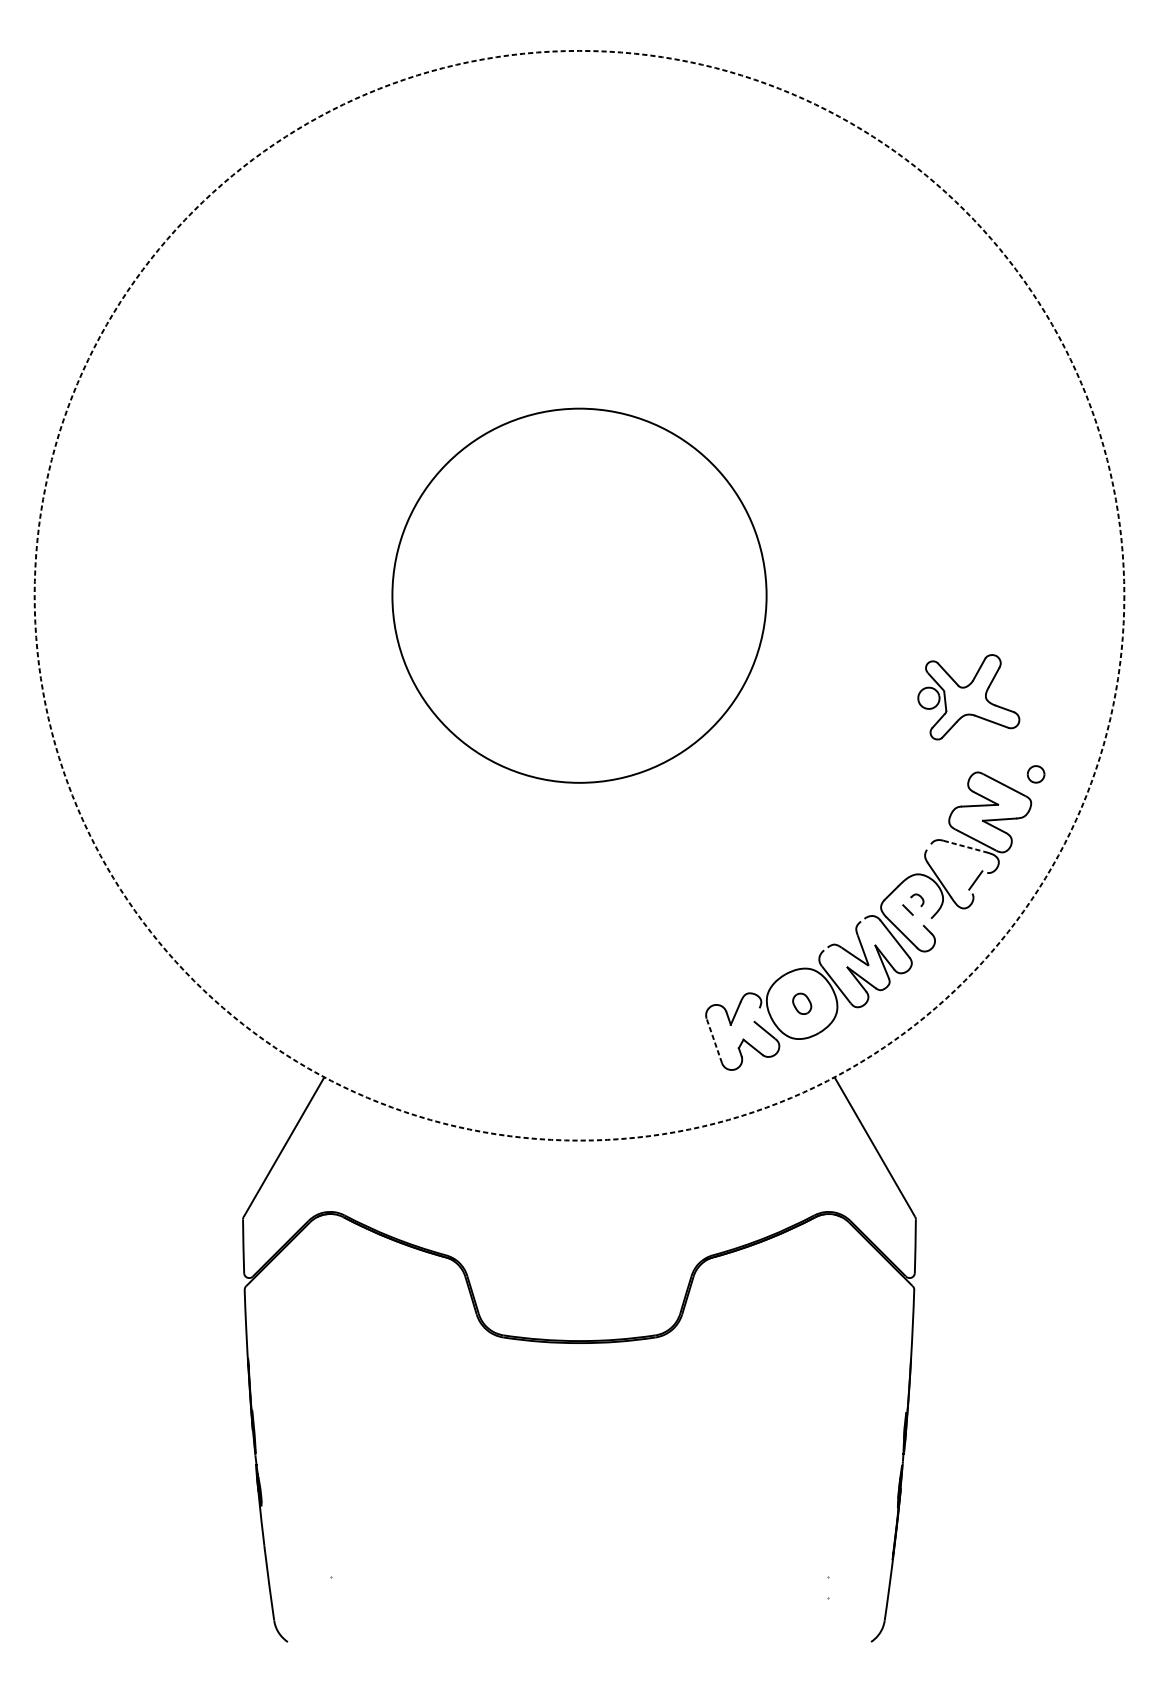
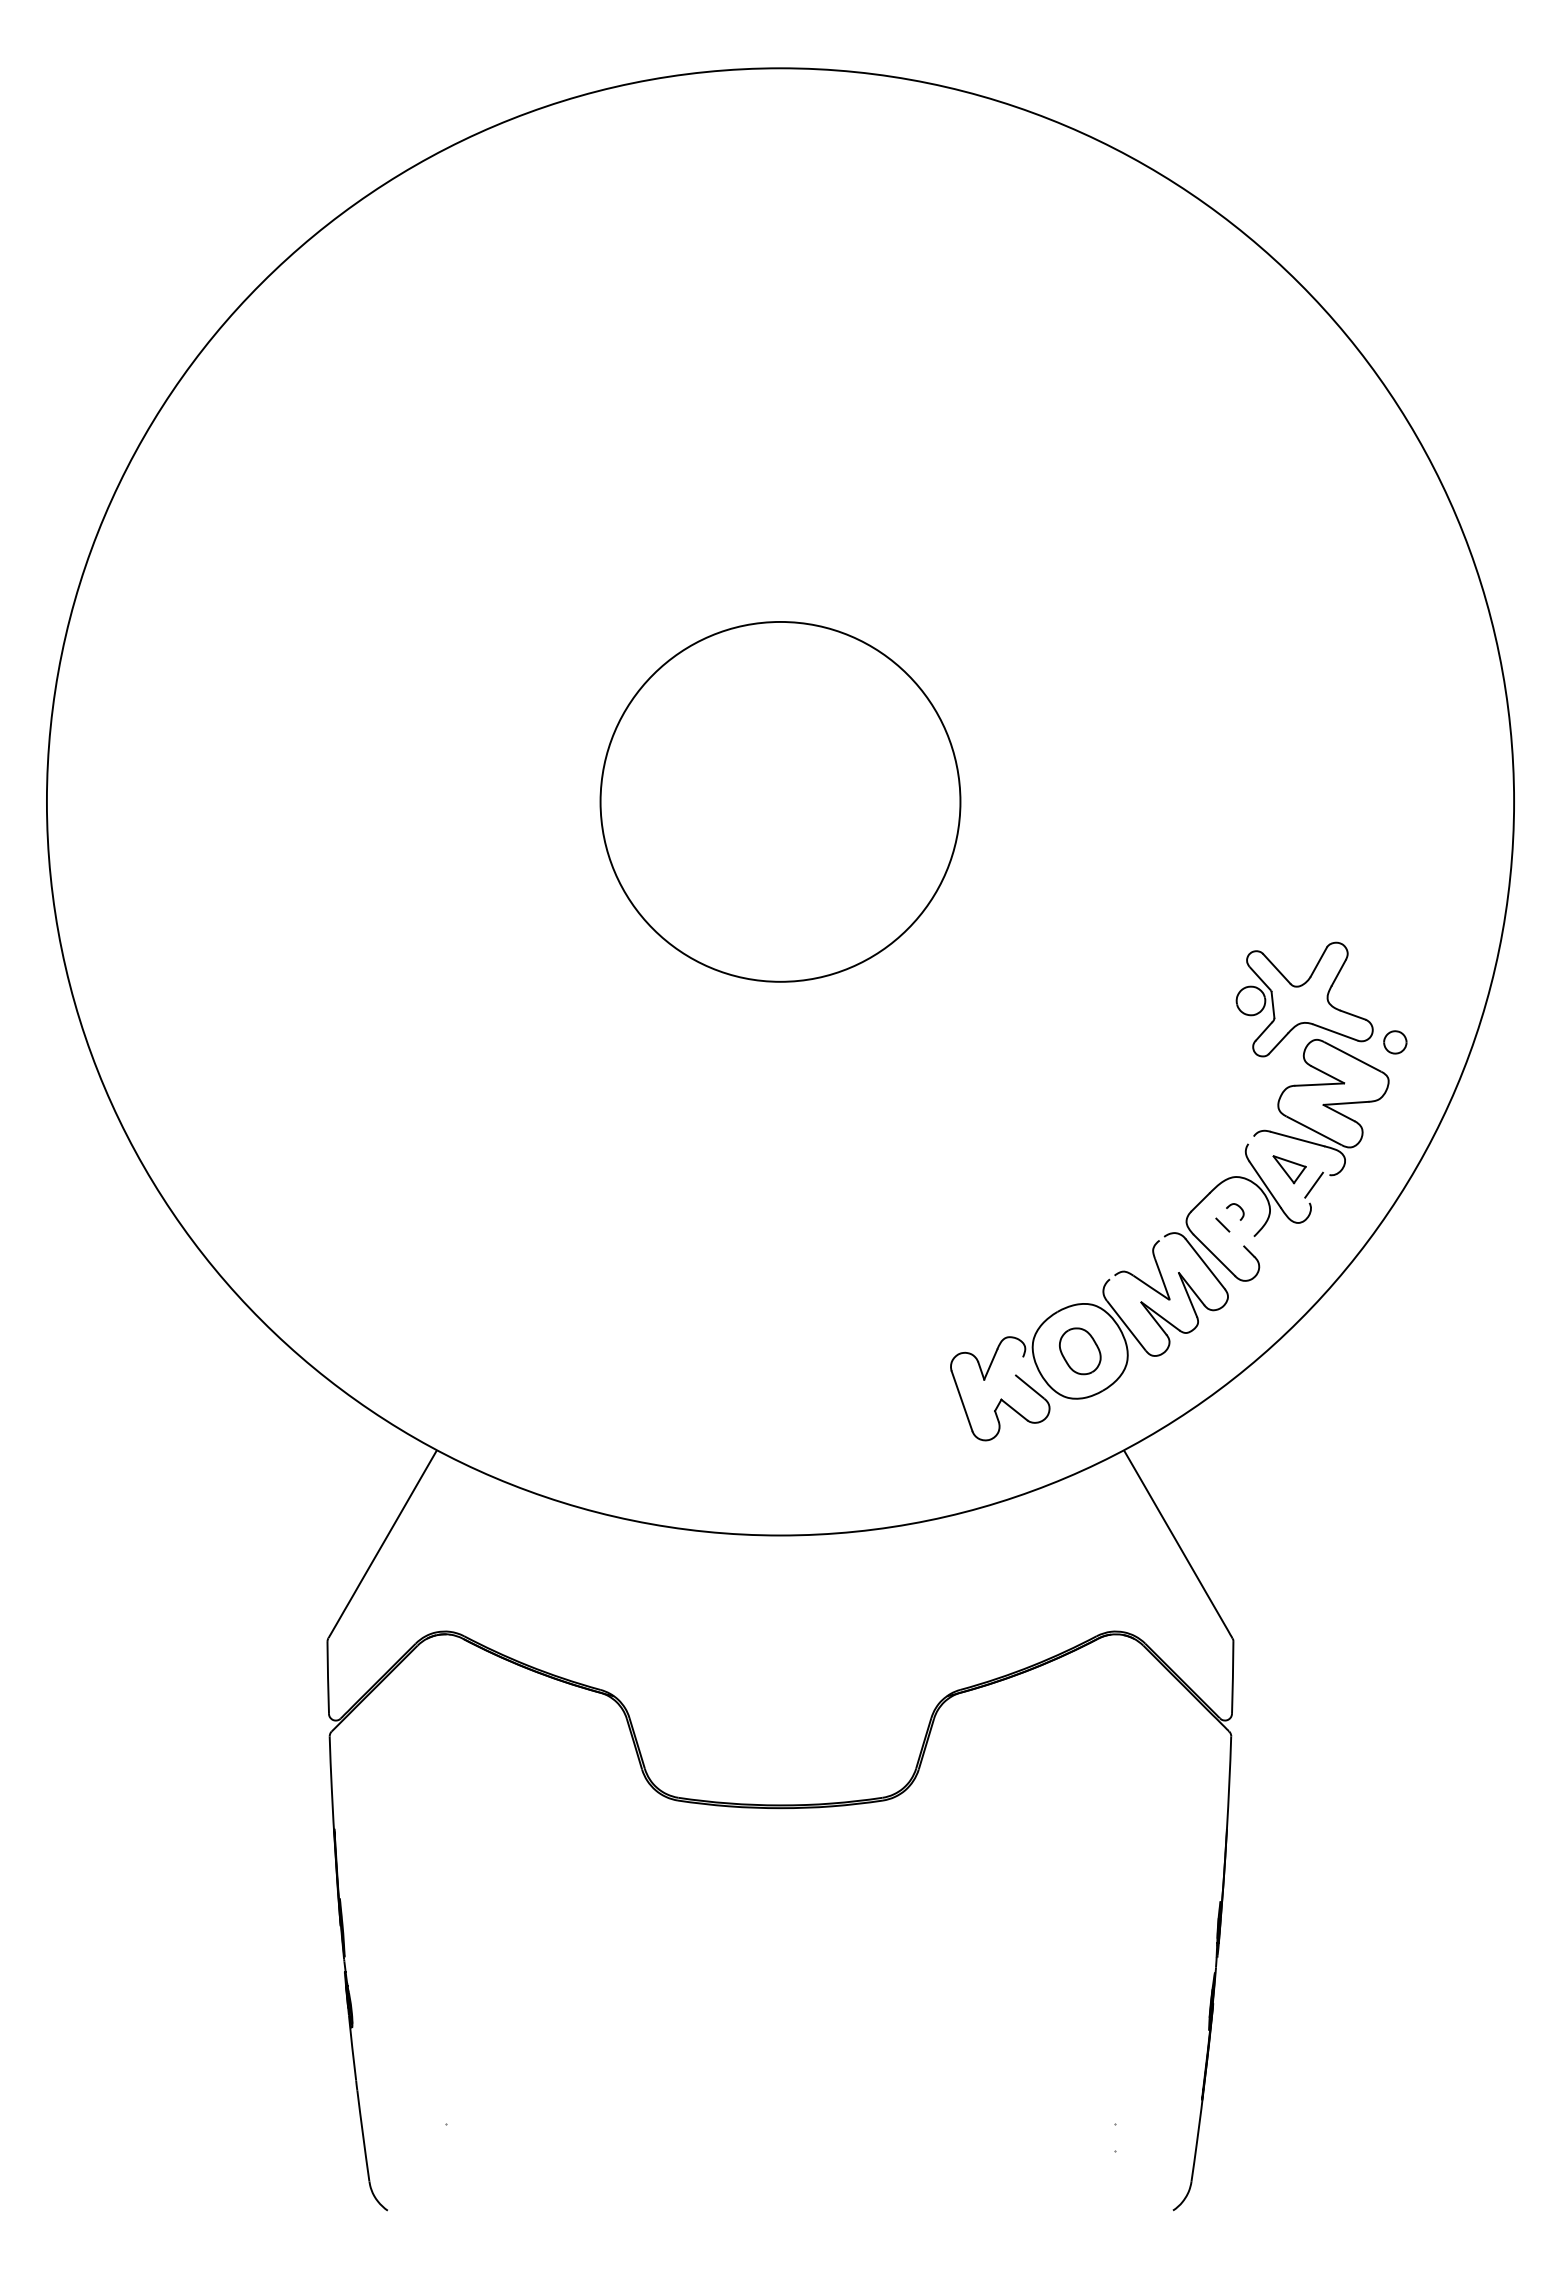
circle: (579, 595) -> (780, 801), dashed -> solid
circle: (579, 595) -> (780, 801), size x0.71
part: (968, 697) -> (1304, 999), moved
line: (963, 846) -> (1297, 1139), dashed -> solid
part: (957, 868) -> (1289, 1169), added
part: (802, 1003) -> (1080, 1351), size x1.67
line: (714, 1041) -> (962, 1401), dashed -> solid

